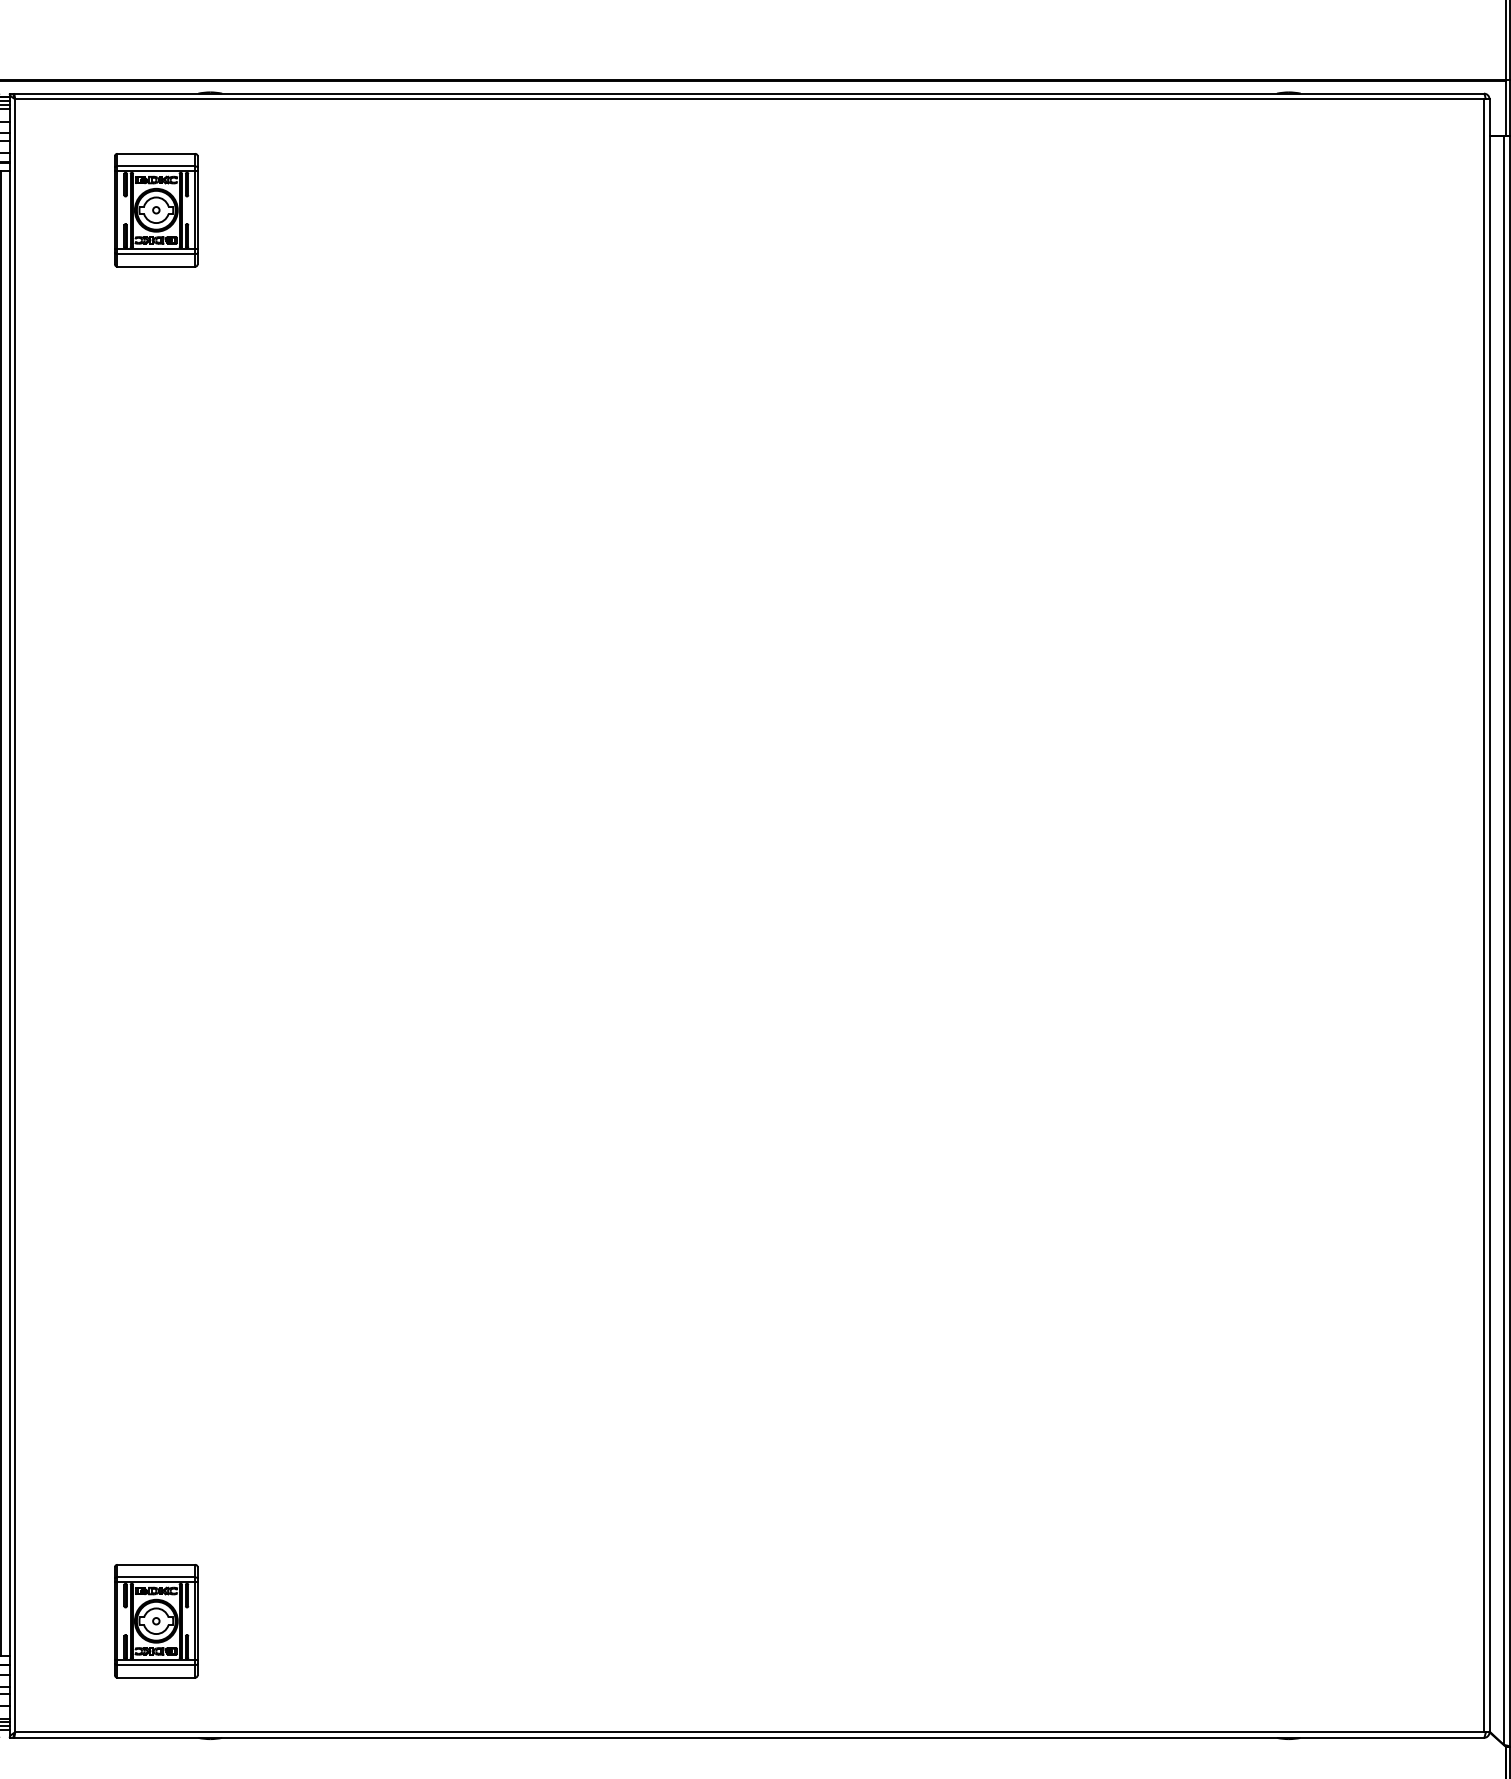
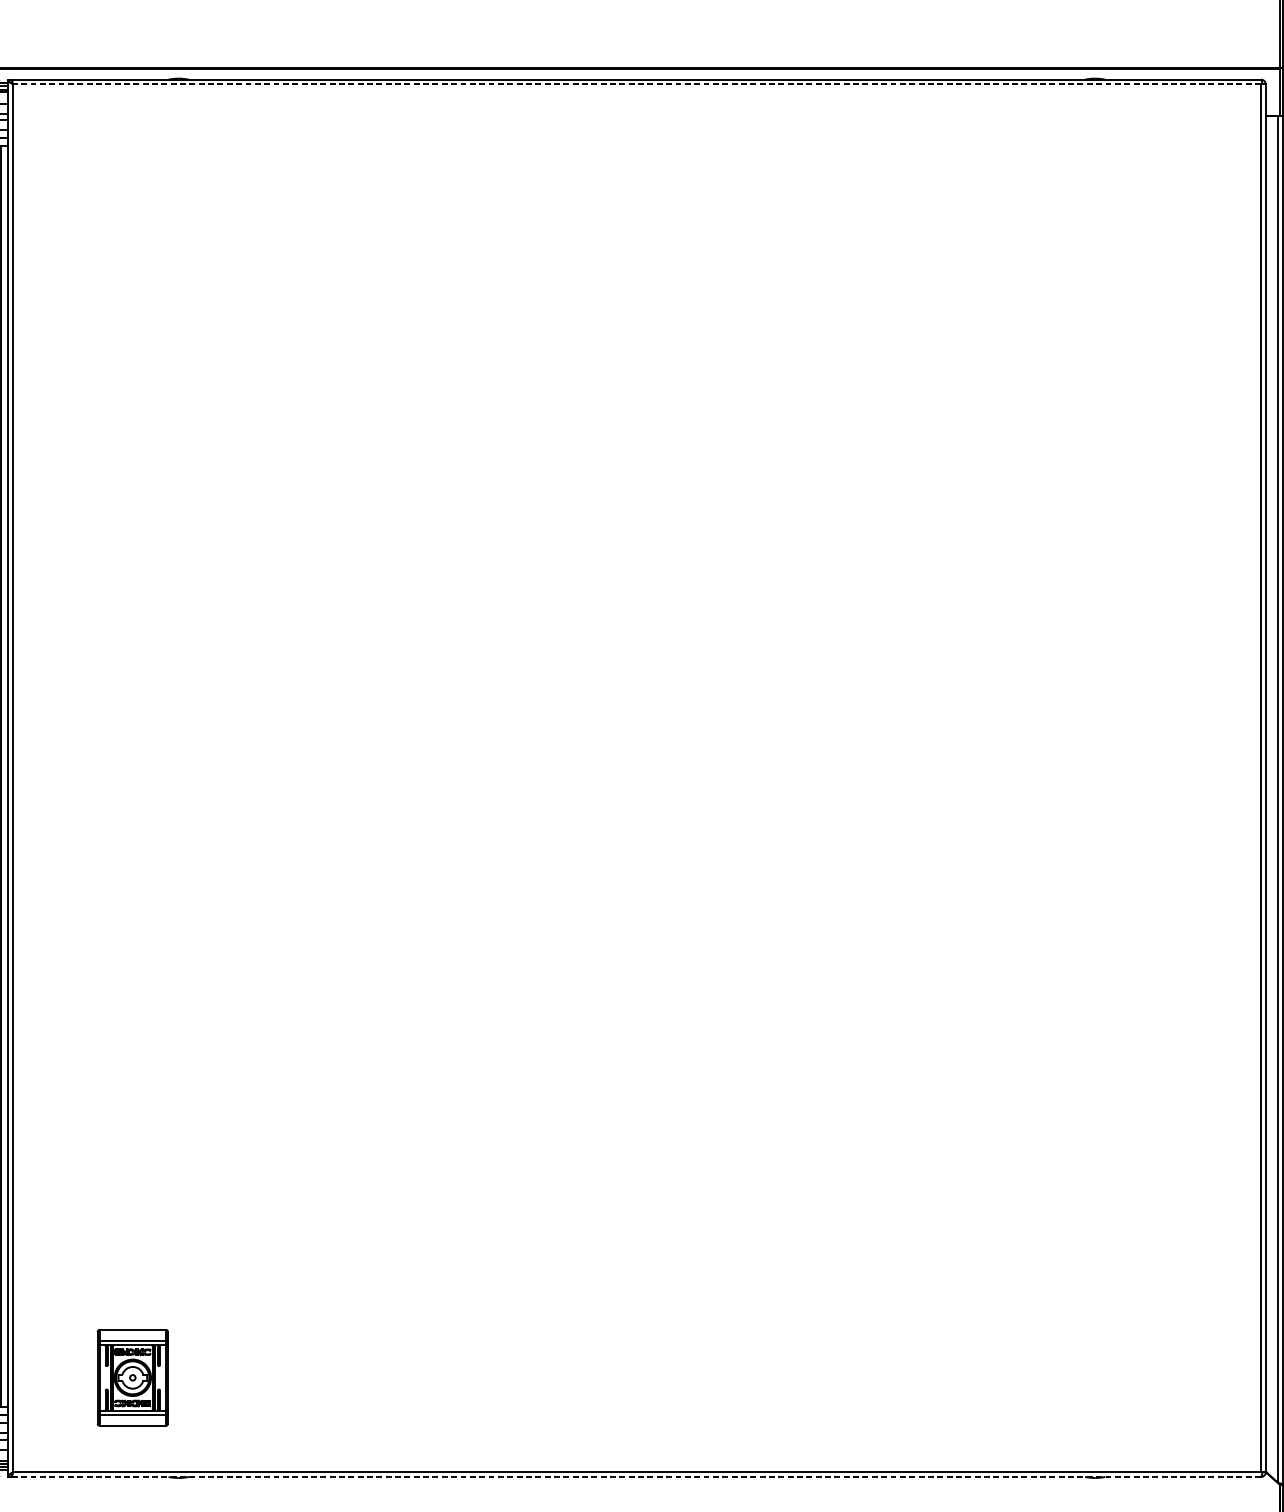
line: (749, 99) -> (636, 84), solid -> dashed
part: (156, 210) -> (132, 178), removed
line: (748, 1737) -> (636, 1476), solid -> dashed

